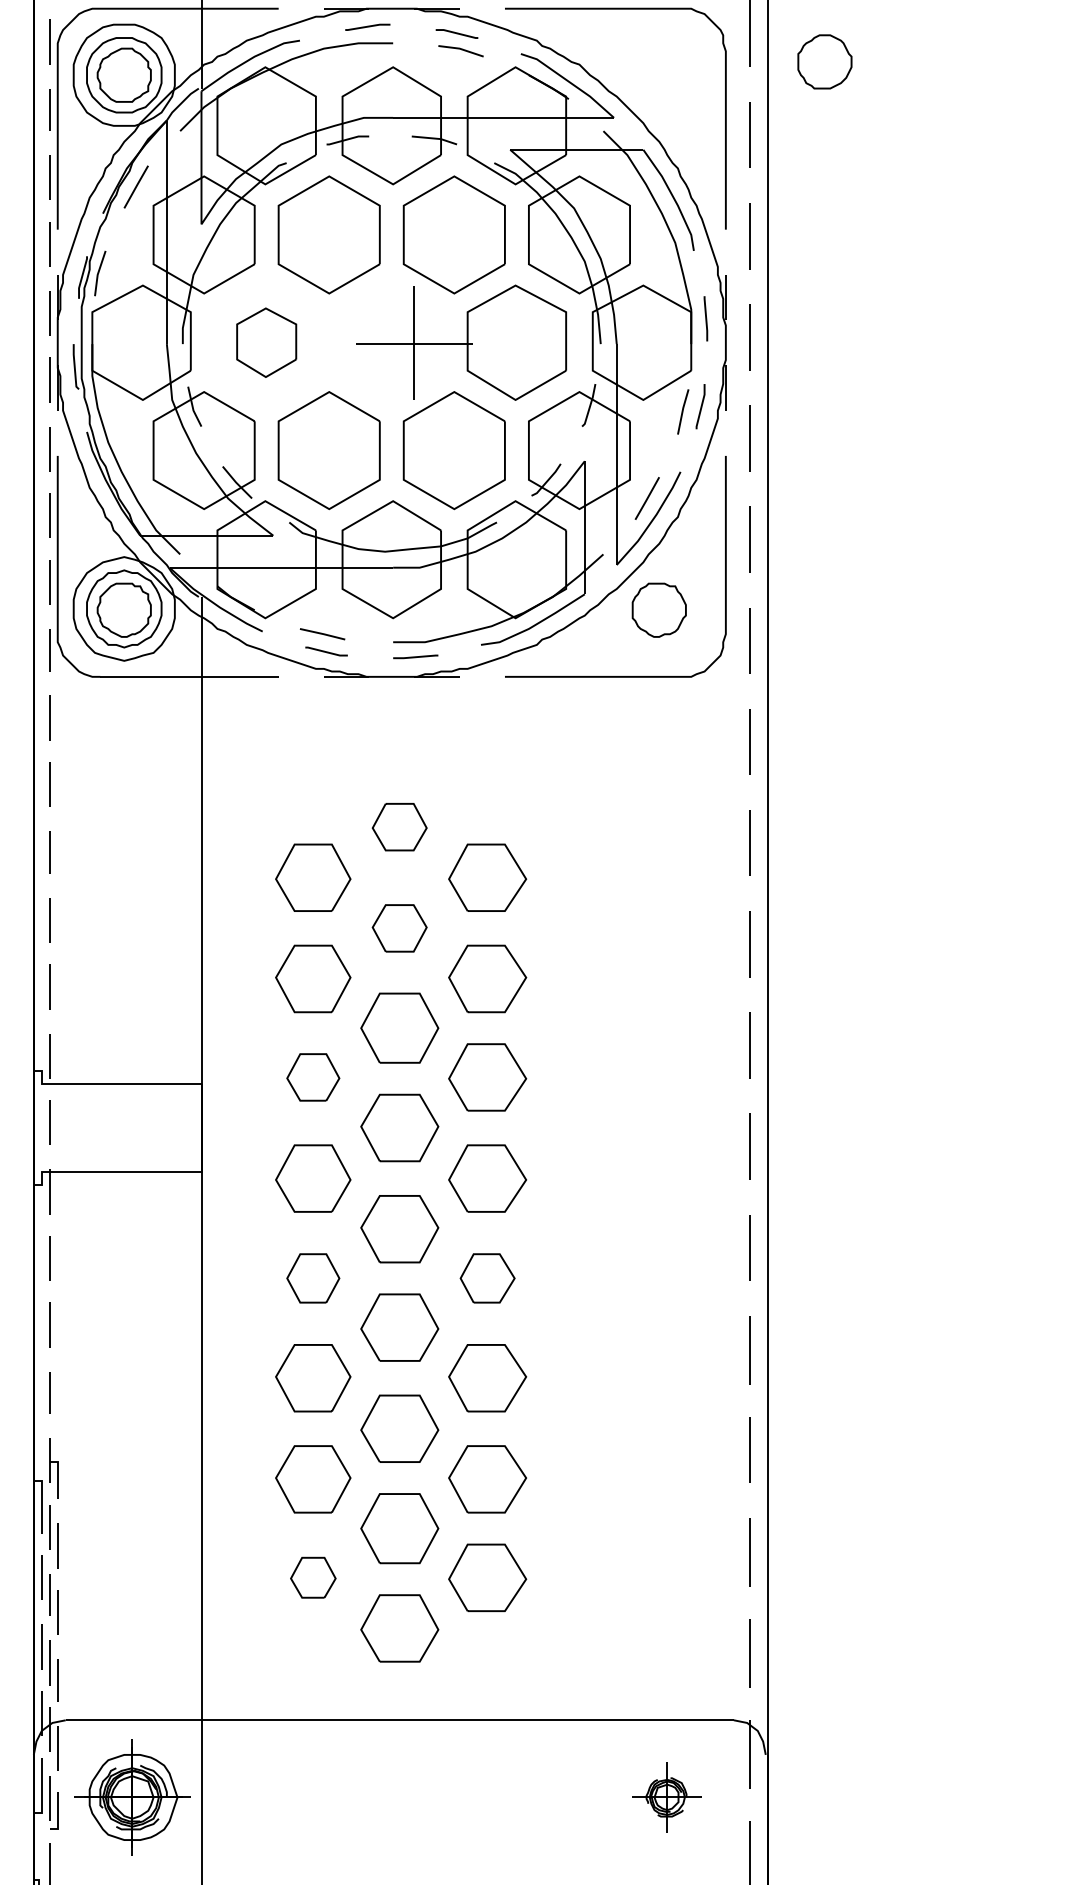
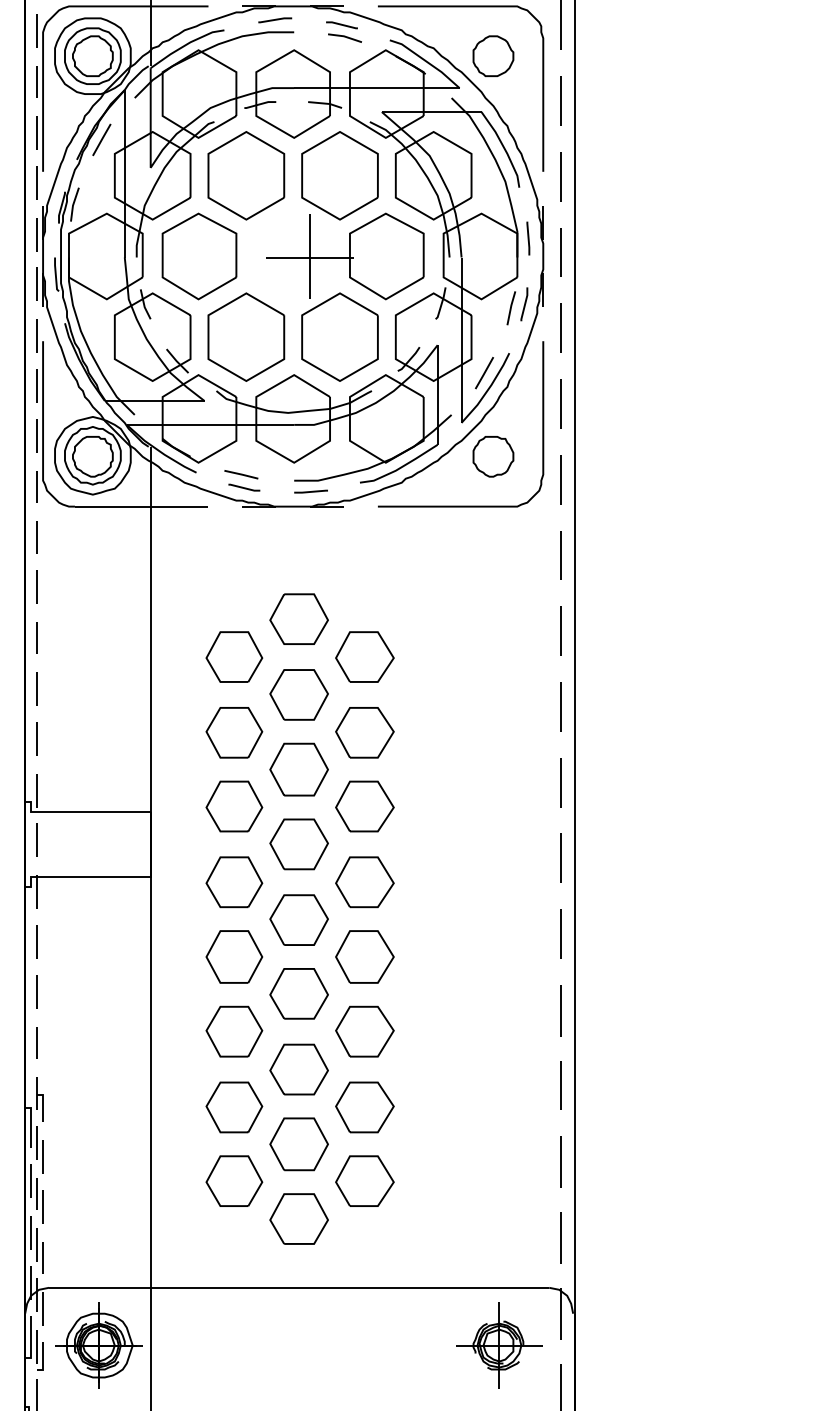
part: (824, 62) -> (493, 56), moved
part: (266, 342) -> (199, 256), size x1.67
part: (398, 826) -> (298, 618), size x1.43
part: (398, 927) -> (298, 694), size x1.43
part: (313, 1077) -> (234, 806), size x1.43
part: (313, 1277) -> (234, 956), size x1.43
part: (487, 1277) -> (364, 956), size x1.43
part: (313, 1576) -> (234, 1180), size x1.67
part: (667, 1797) -> (499, 1345), size x1.67

